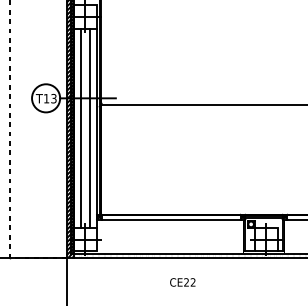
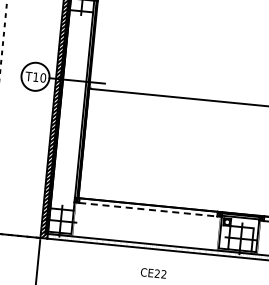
text: (53, 98) -> (42, 77), T13 -> T10
line: (80, 127) -> (66, 109), removed
line: (90, 127) -> (76, 110), removed
line: (171, 219) -> (148, 209), solid -> dashed

